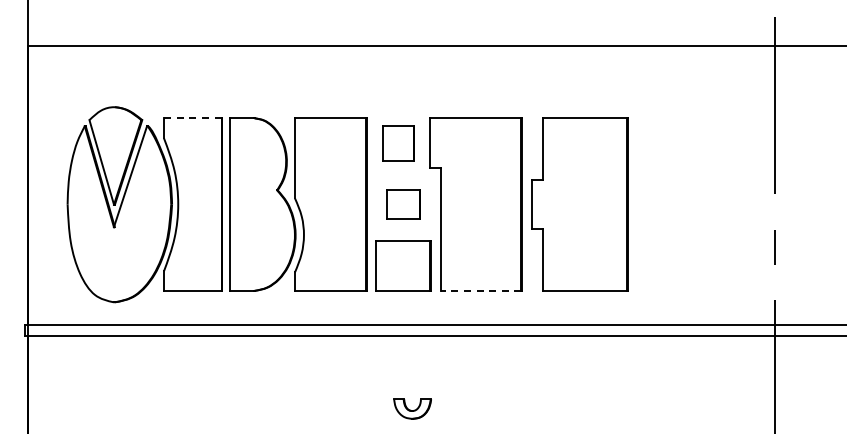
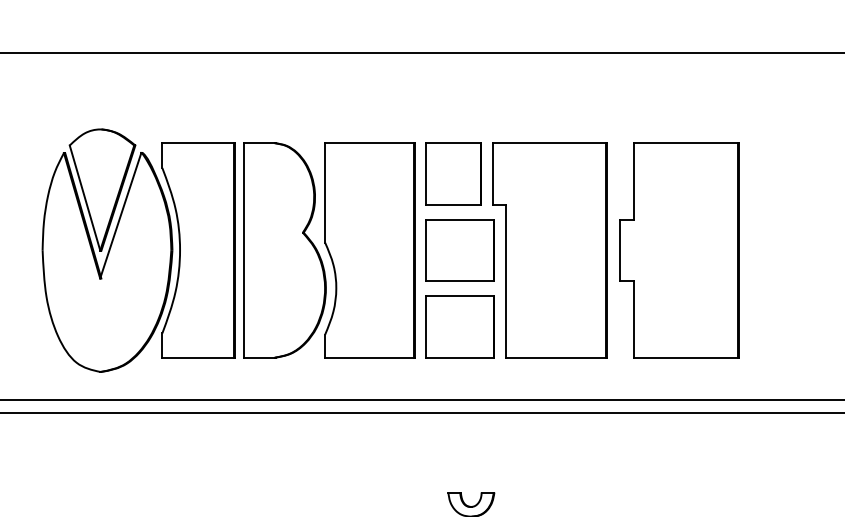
line: (192, 118) -> (197, 143), dashed -> solid
part: (398, 142) -> (453, 173), size x1.43
part: (403, 204) -> (459, 250), size x1.67
line: (480, 290) -> (555, 357), dashed -> solid

